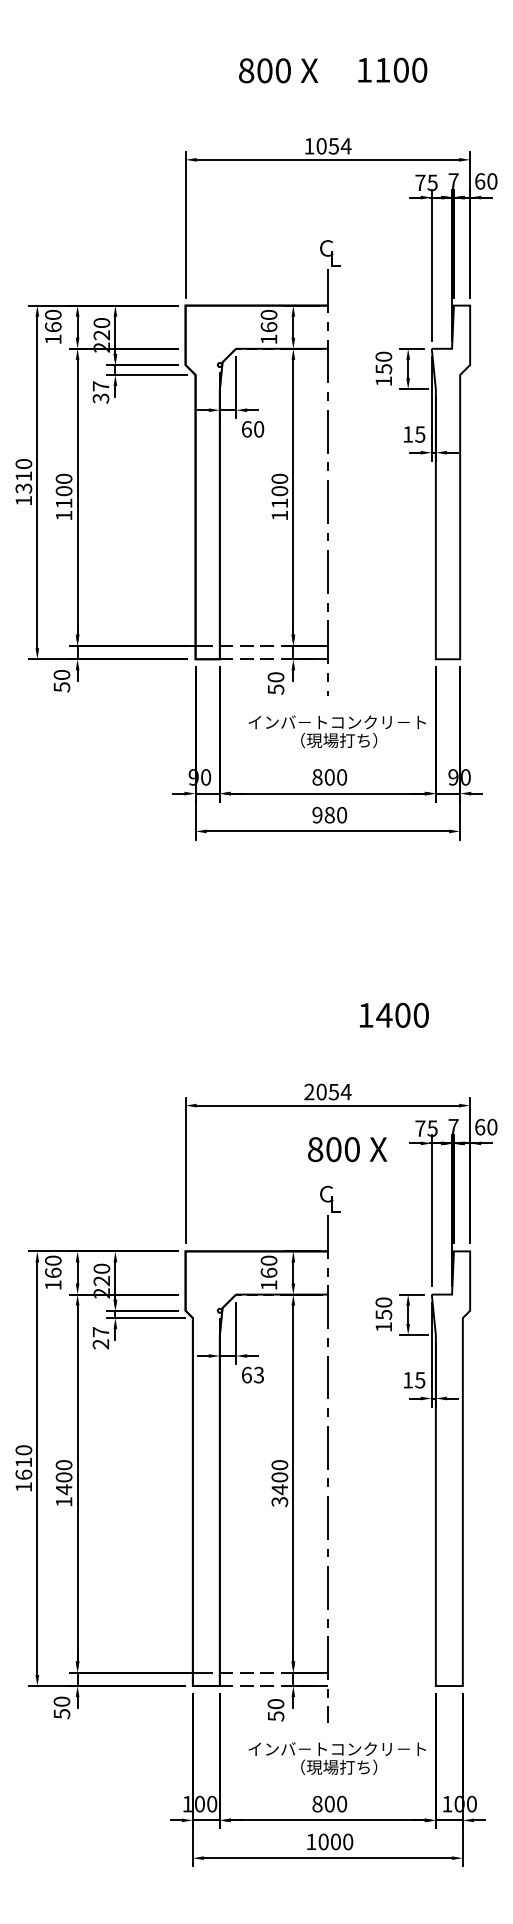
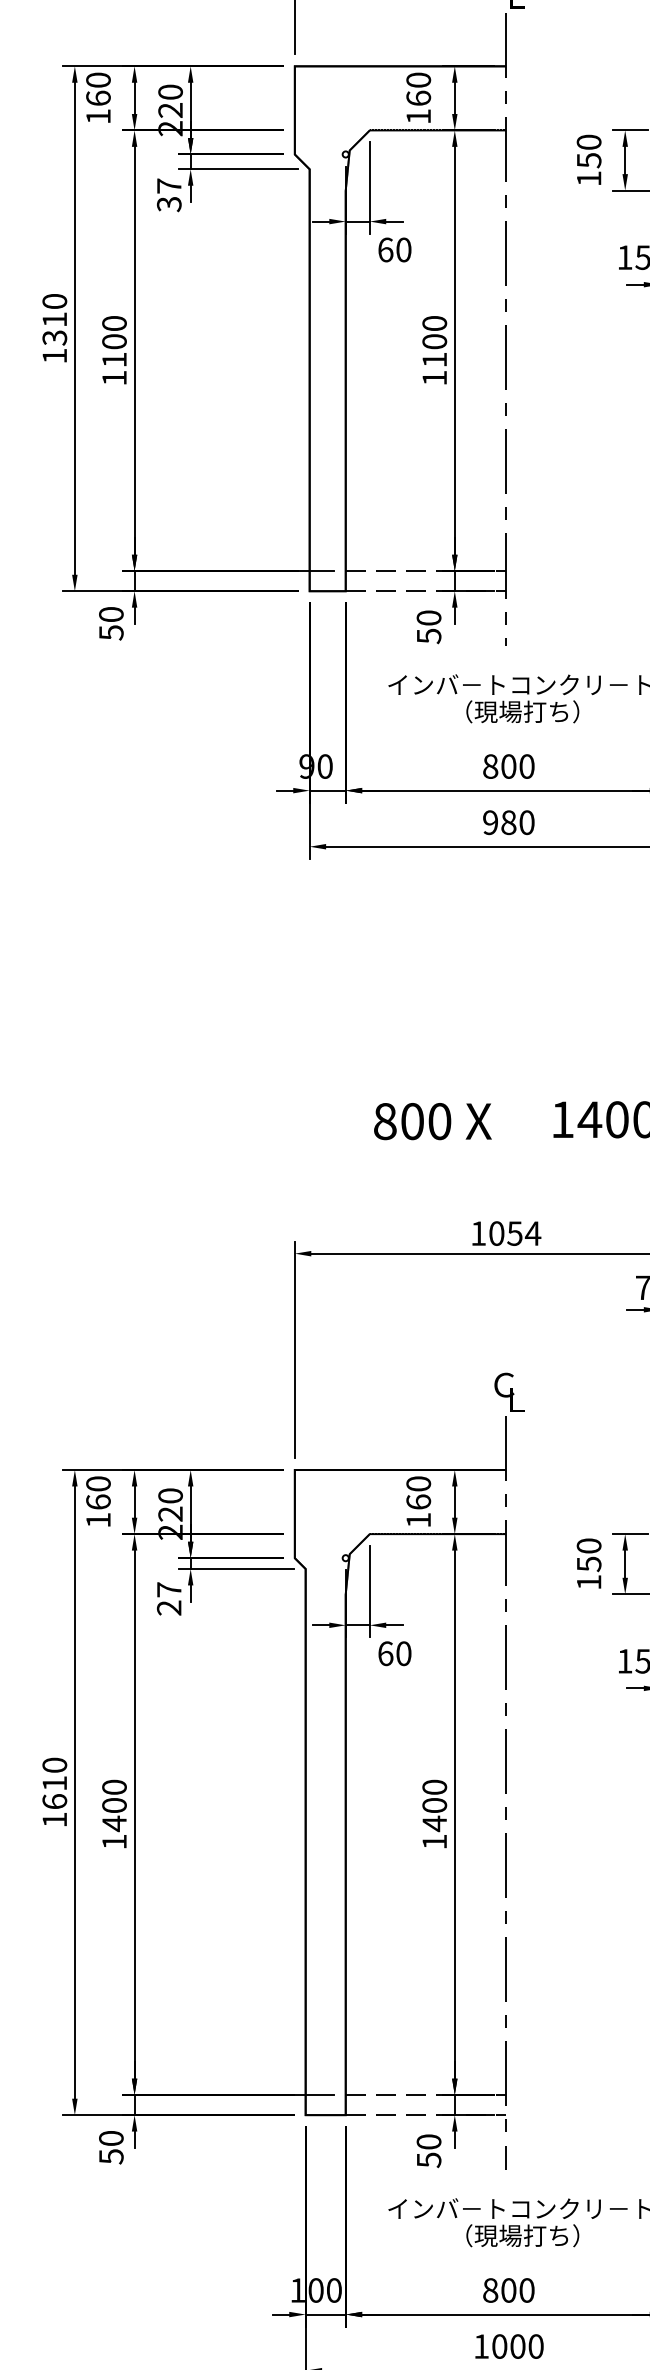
text: (309, 1091) -> (478, 1232), 2054 -> 1054
text: (347, 1149) -> (432, 1121), moved
text: (258, 1375) -> (403, 1654), 63 -> 60
text: (279, 1502) -> (434, 1842), 3400 -> 1400

